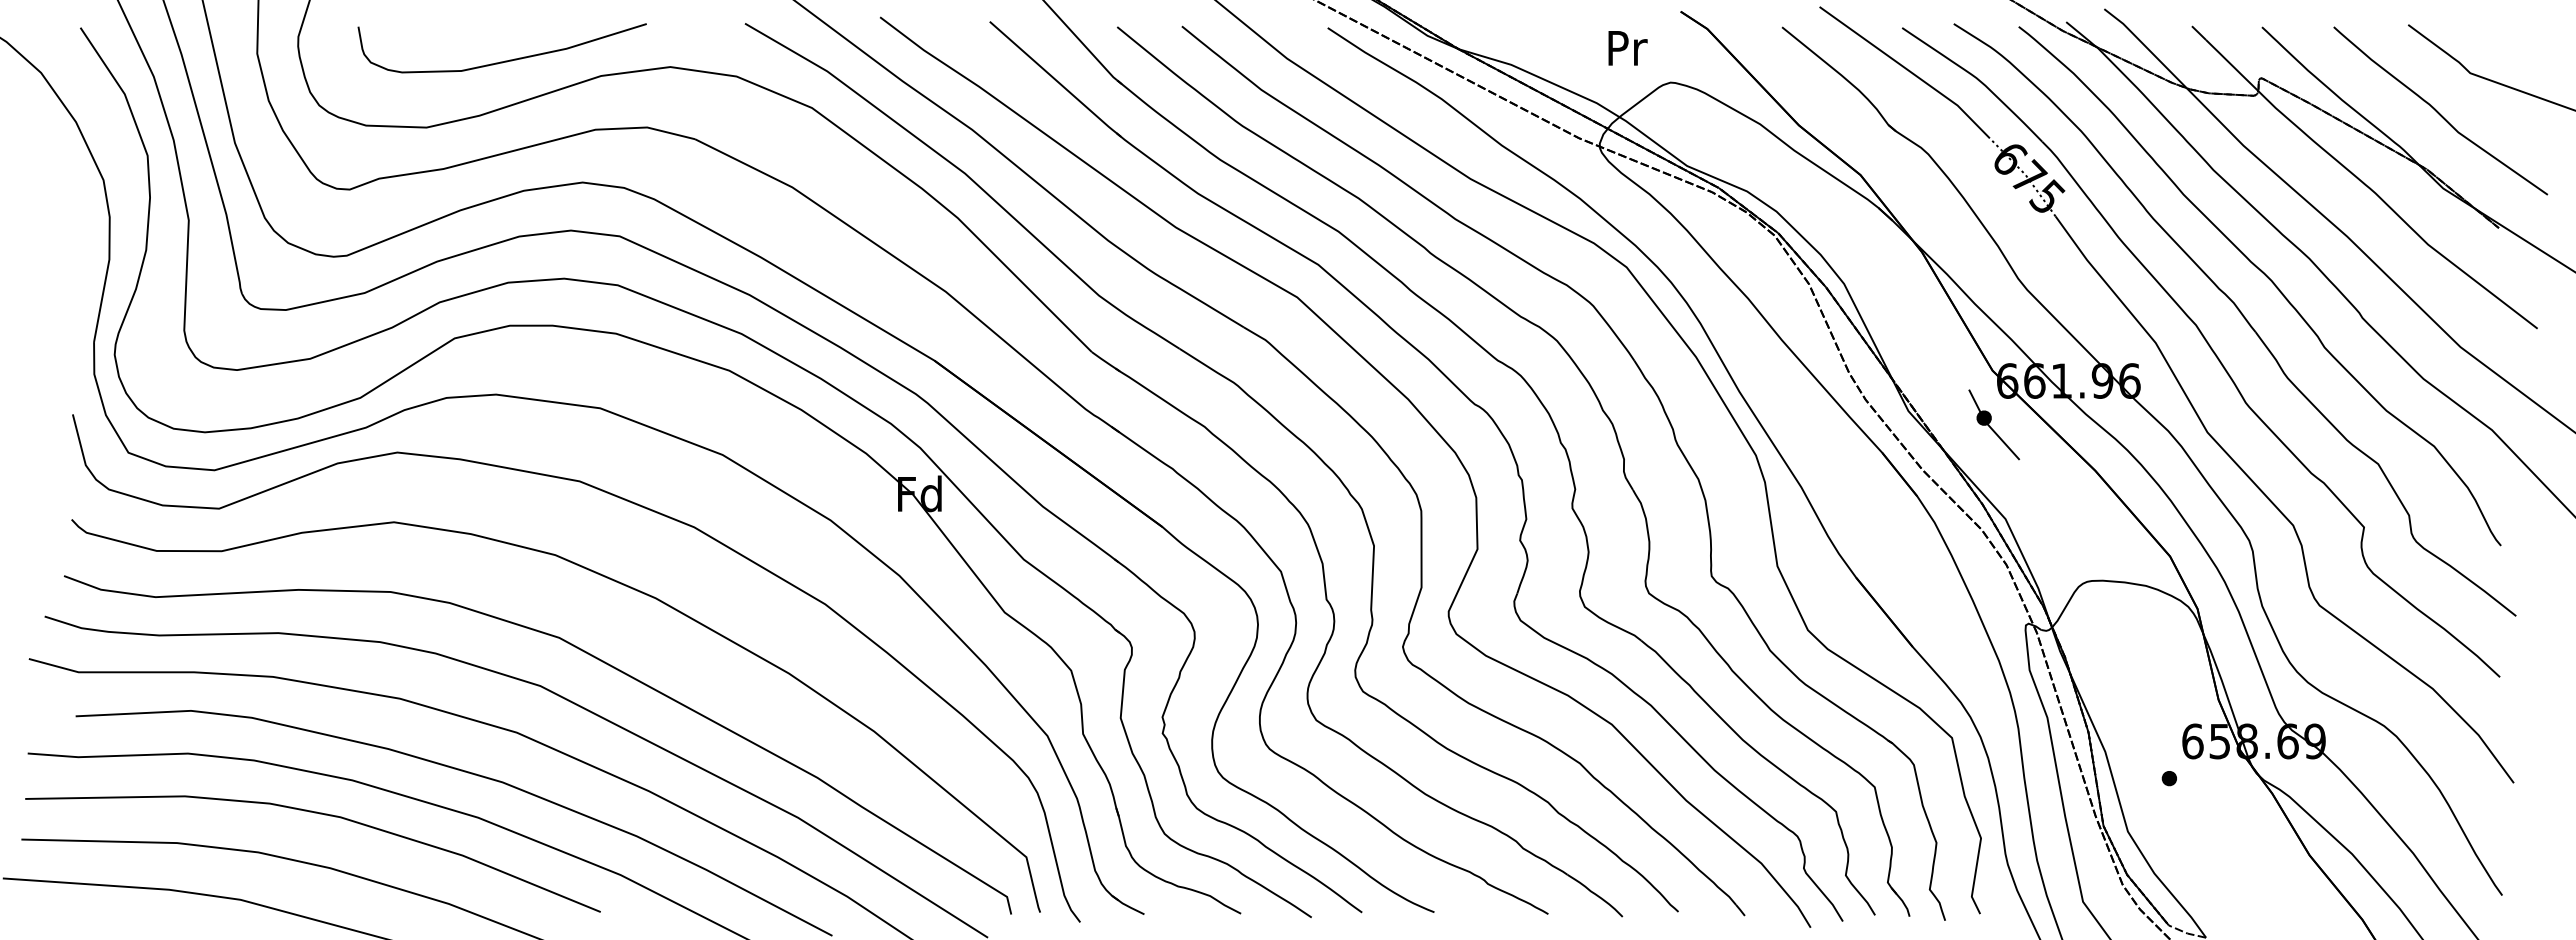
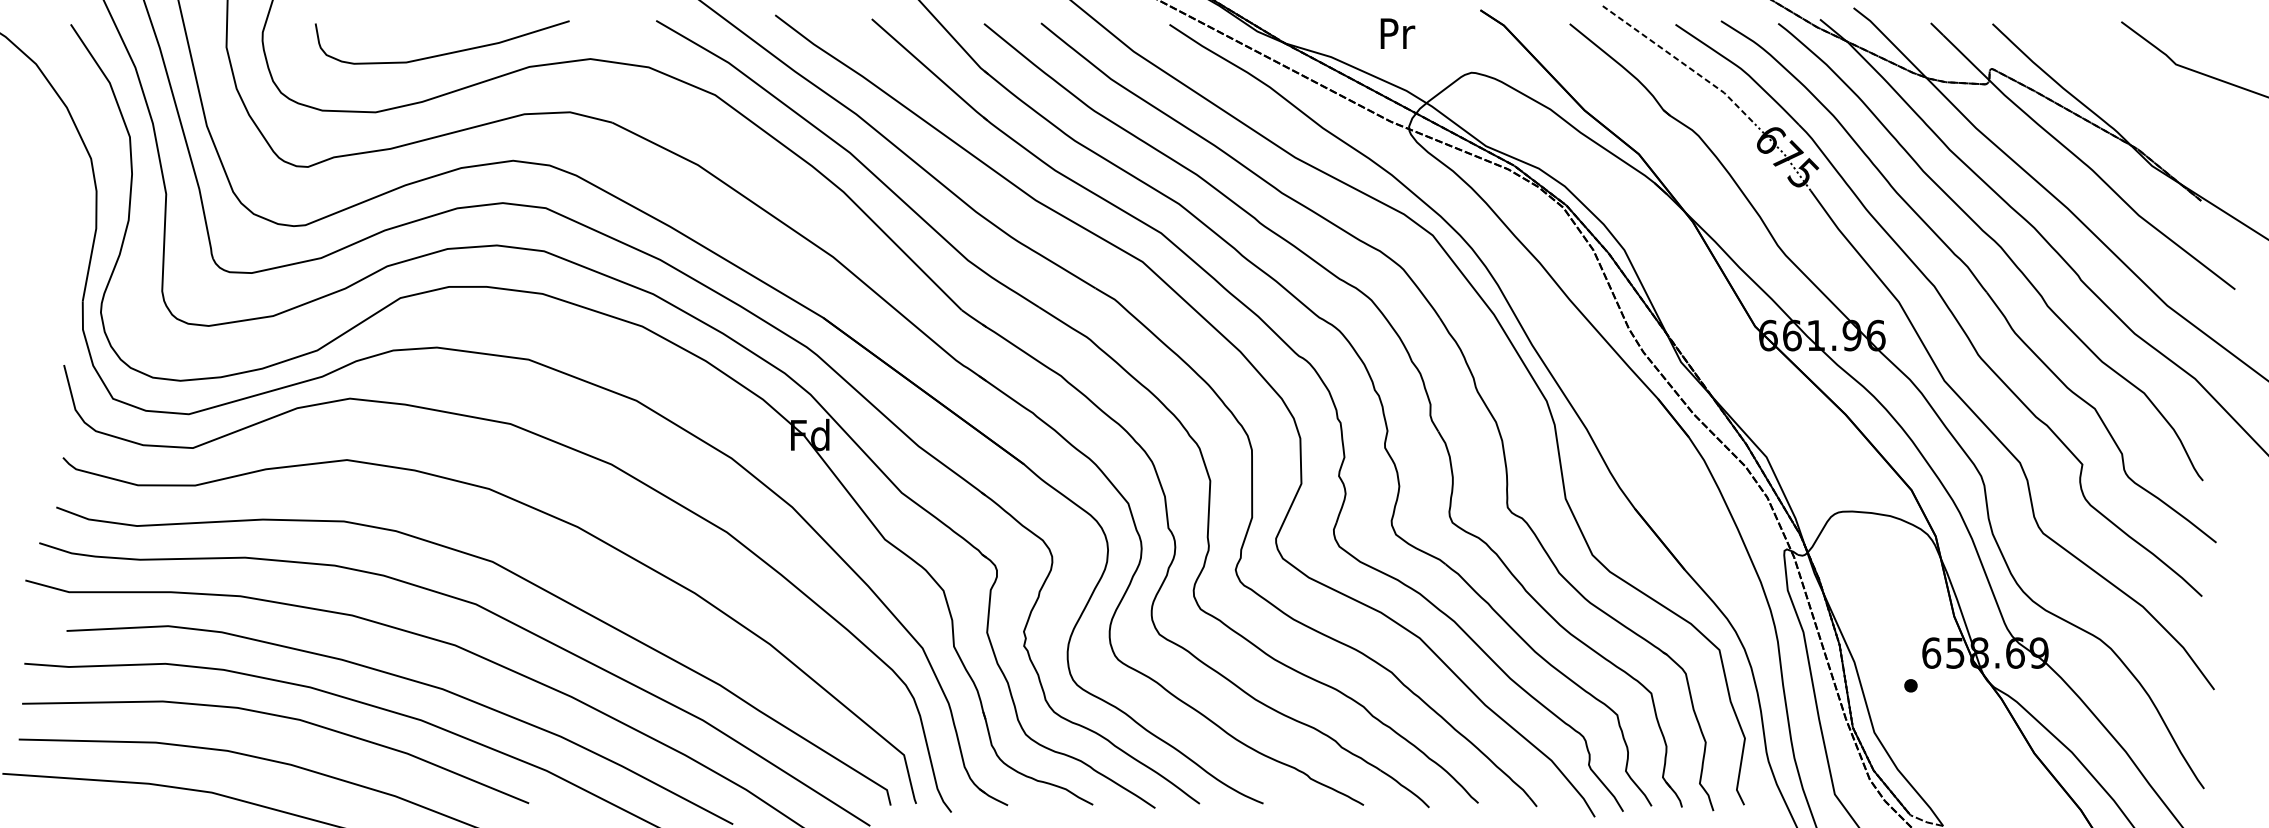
text: (1627, 48) -> (1397, 33), moved
line: (1908, 70) -> (1681, 62), solid -> dashed
curve: (2438, 111) -> (2147, 98), removed
part: (1994, 424) -> (1756, 373), removed

